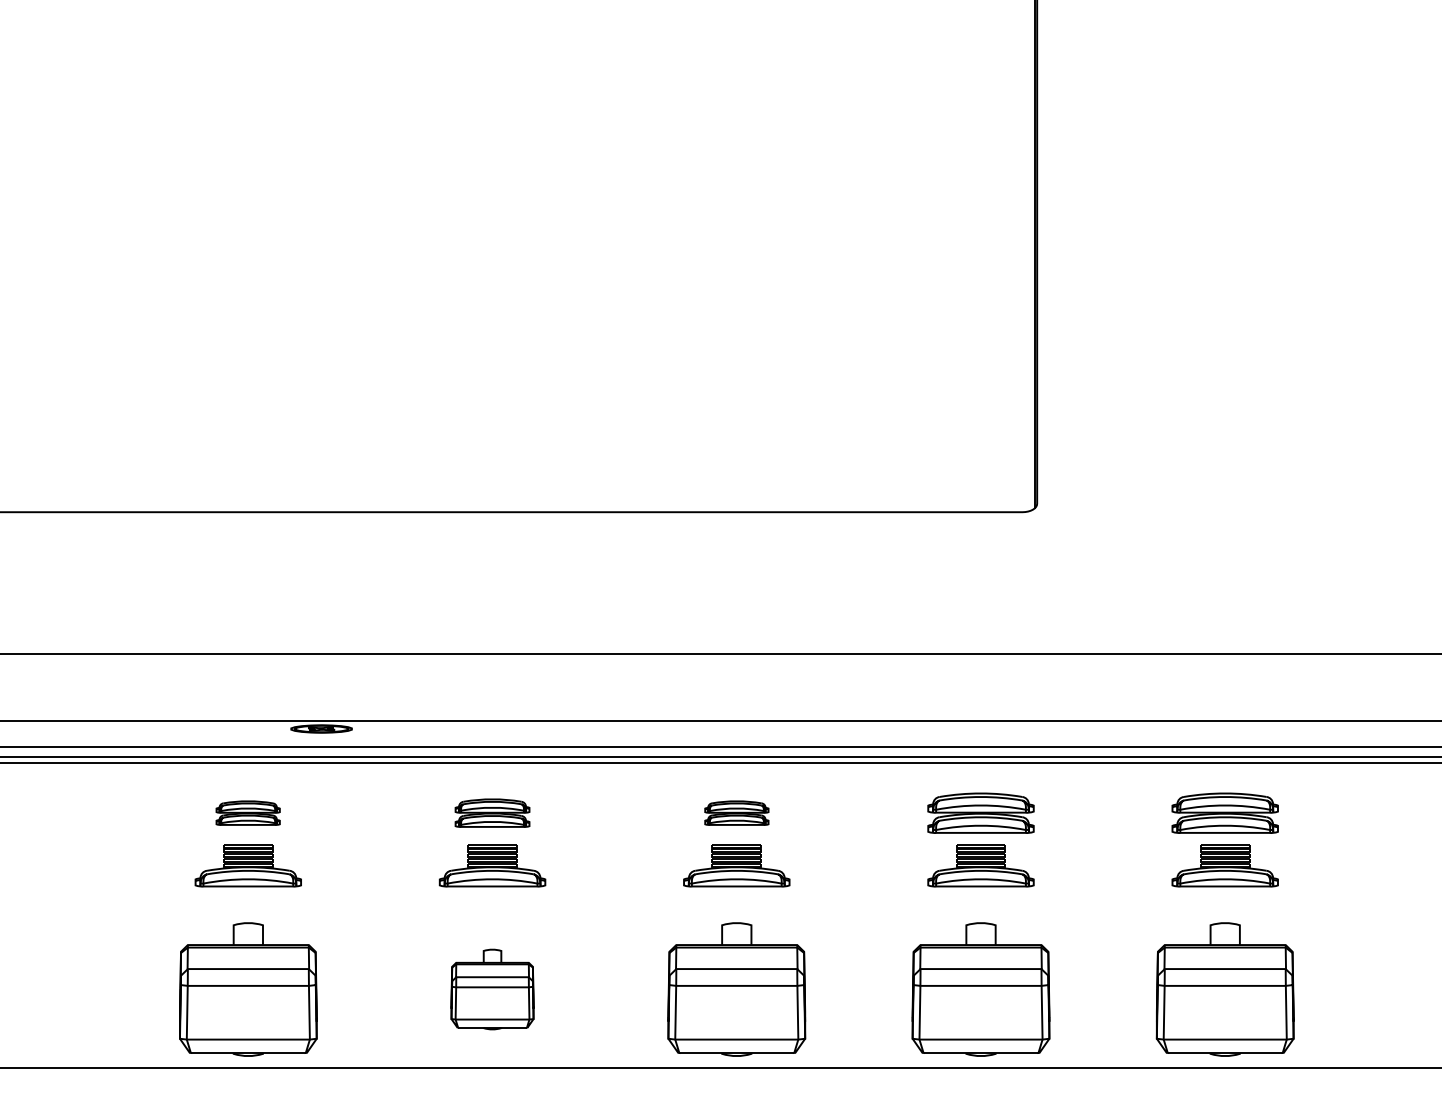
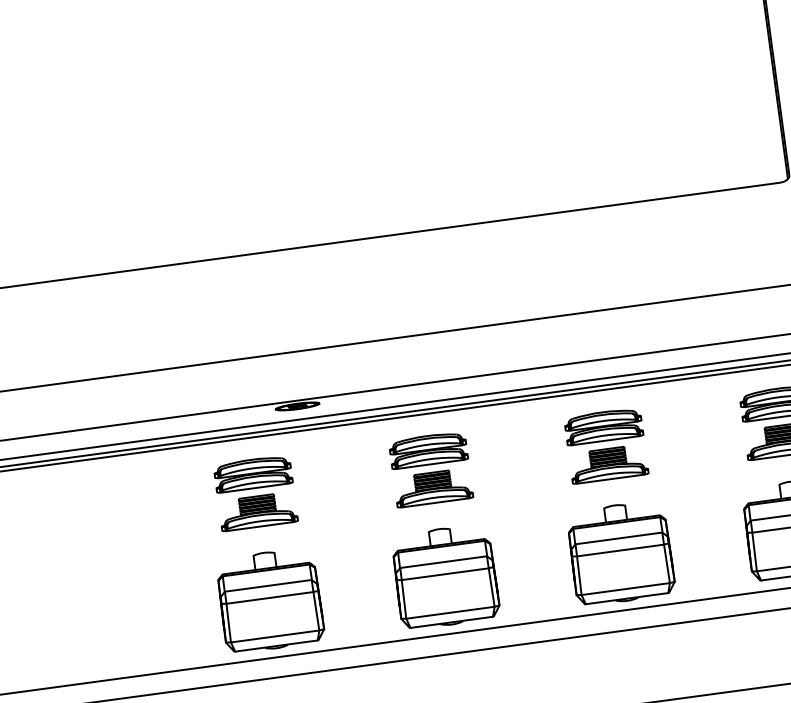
part: (247, 812) -> (252, 473), size x1.67
part: (492, 812) -> (428, 449), size x1.43
part: (736, 812) -> (603, 426), size x1.67
part: (492, 989) -> (445, 576), size x1.67

